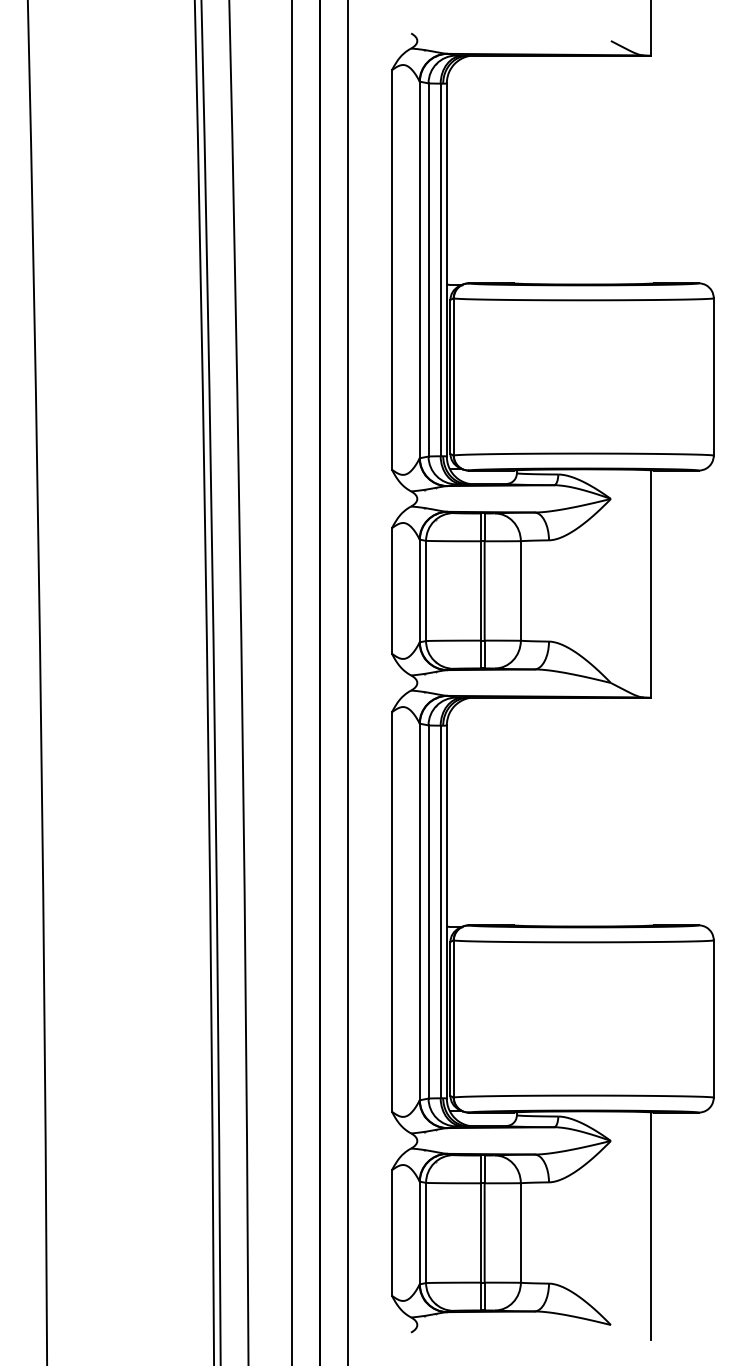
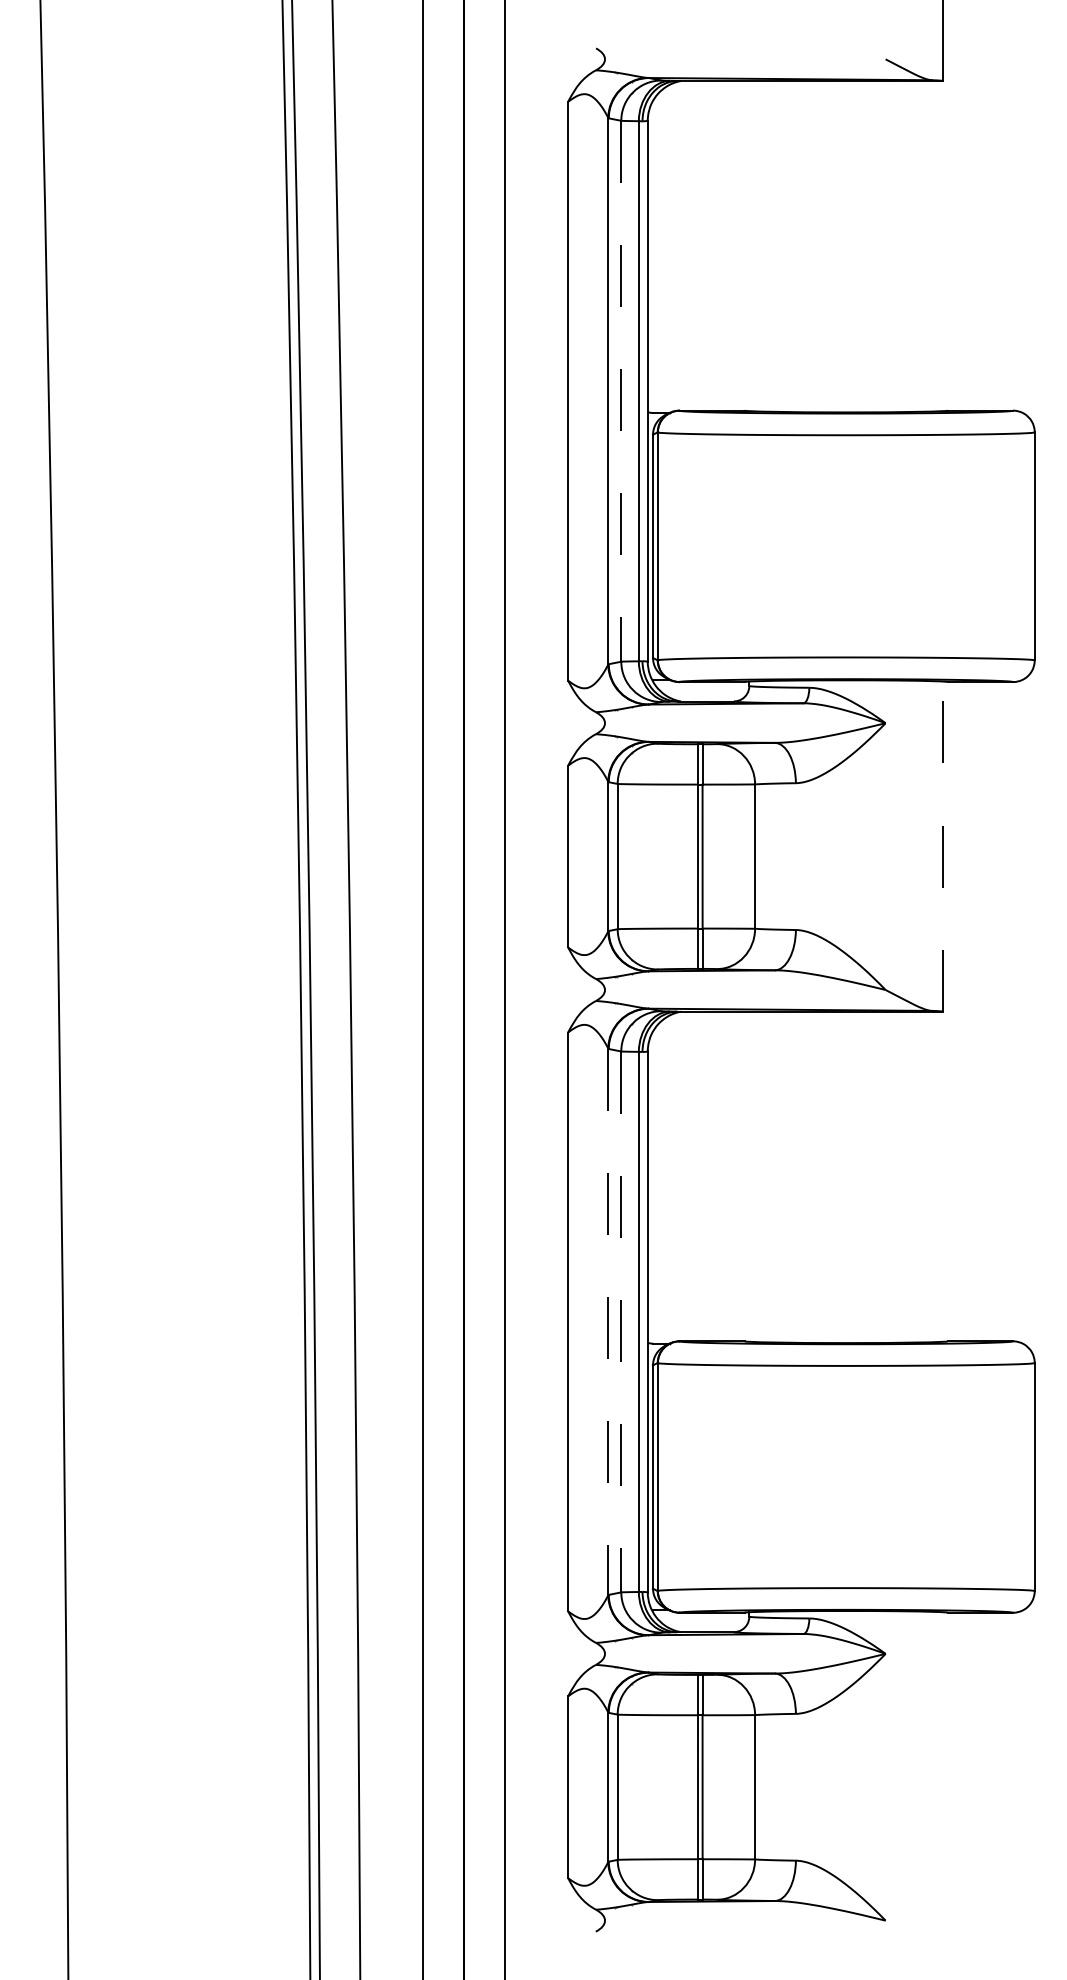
line: (428, 269) -> (621, 390), solid -> dashed
line: (650, 584) -> (943, 847), solid -> dashed
line: (428, 911) -> (621, 1321), solid -> dashed
line: (419, 912) -> (608, 1322), solid -> dashed
line: (650, 1225) -> (943, 1776), removed

